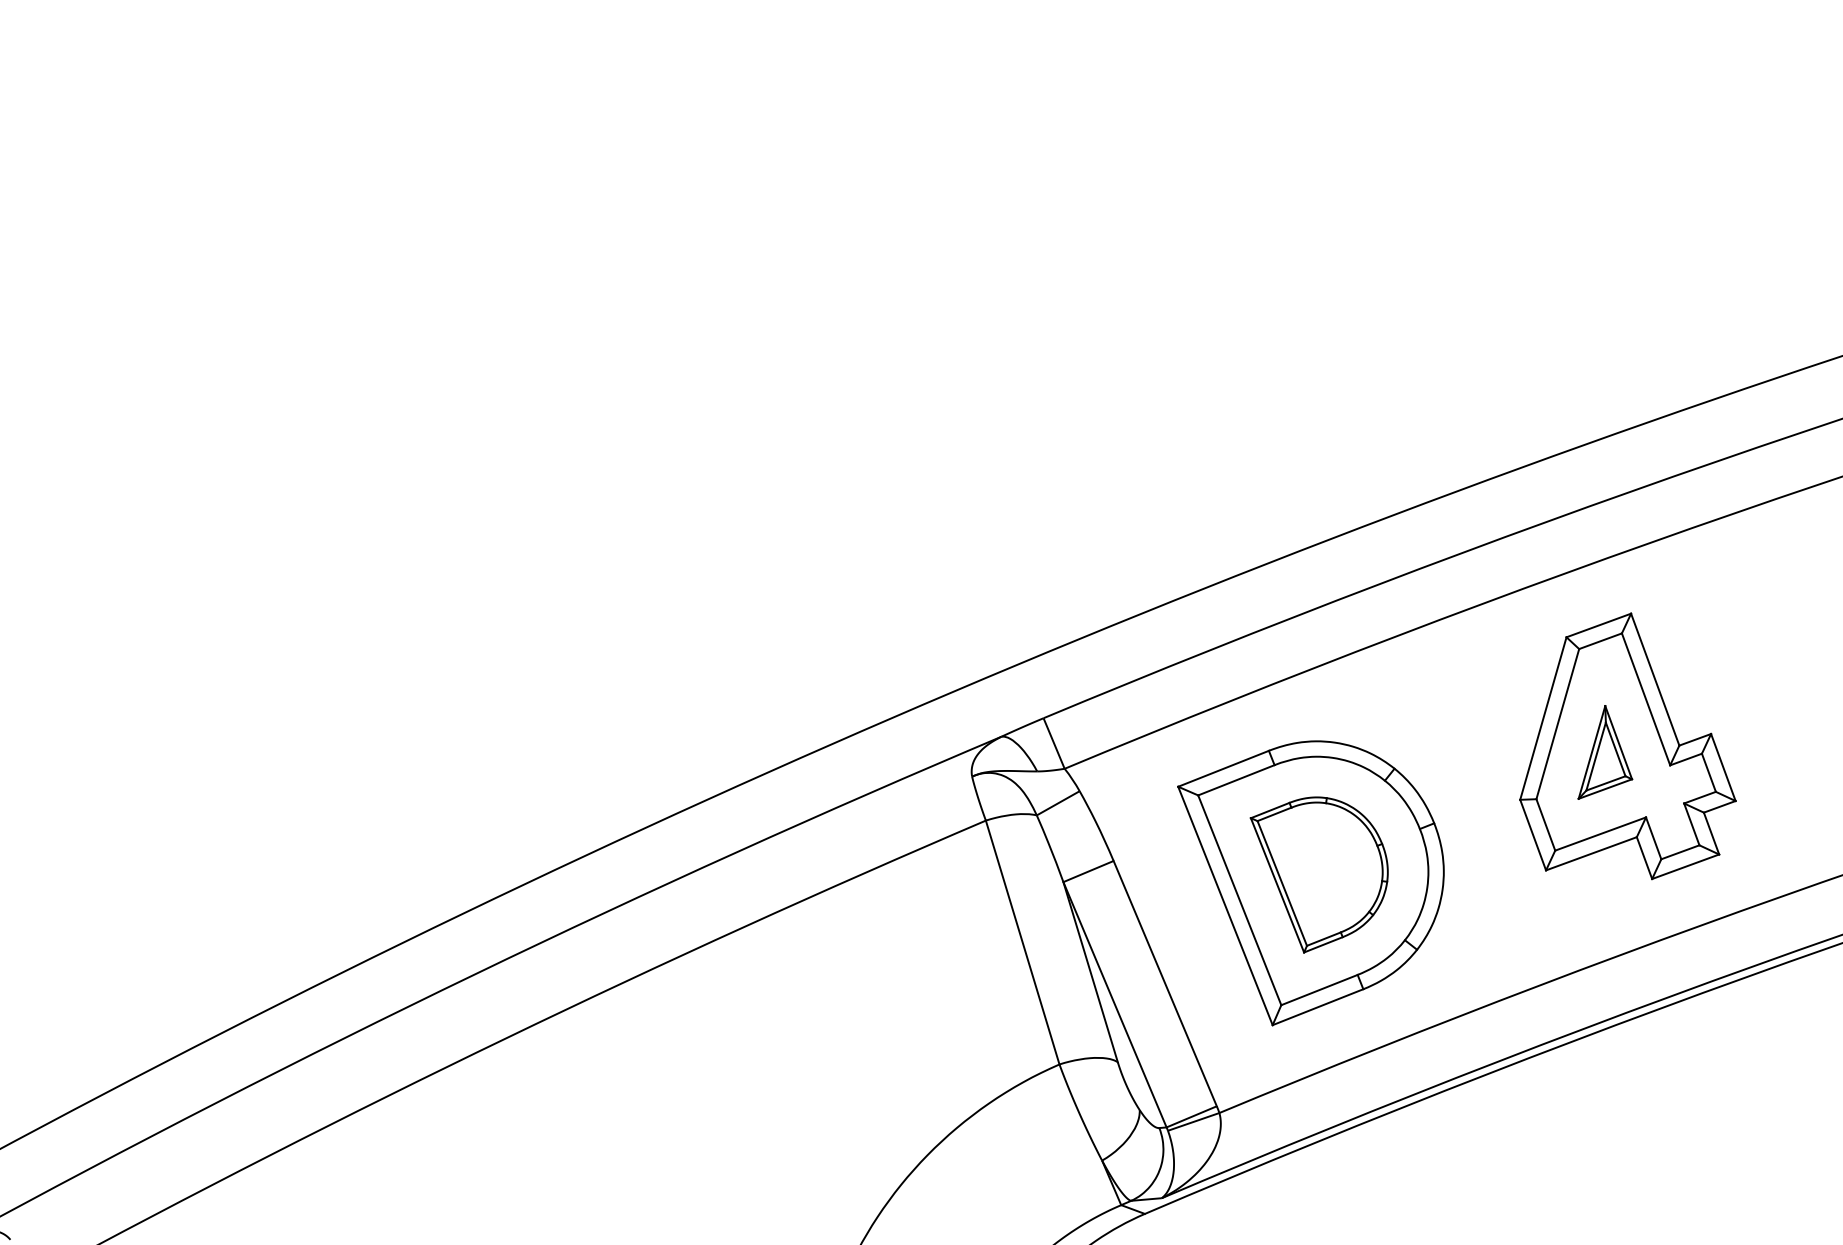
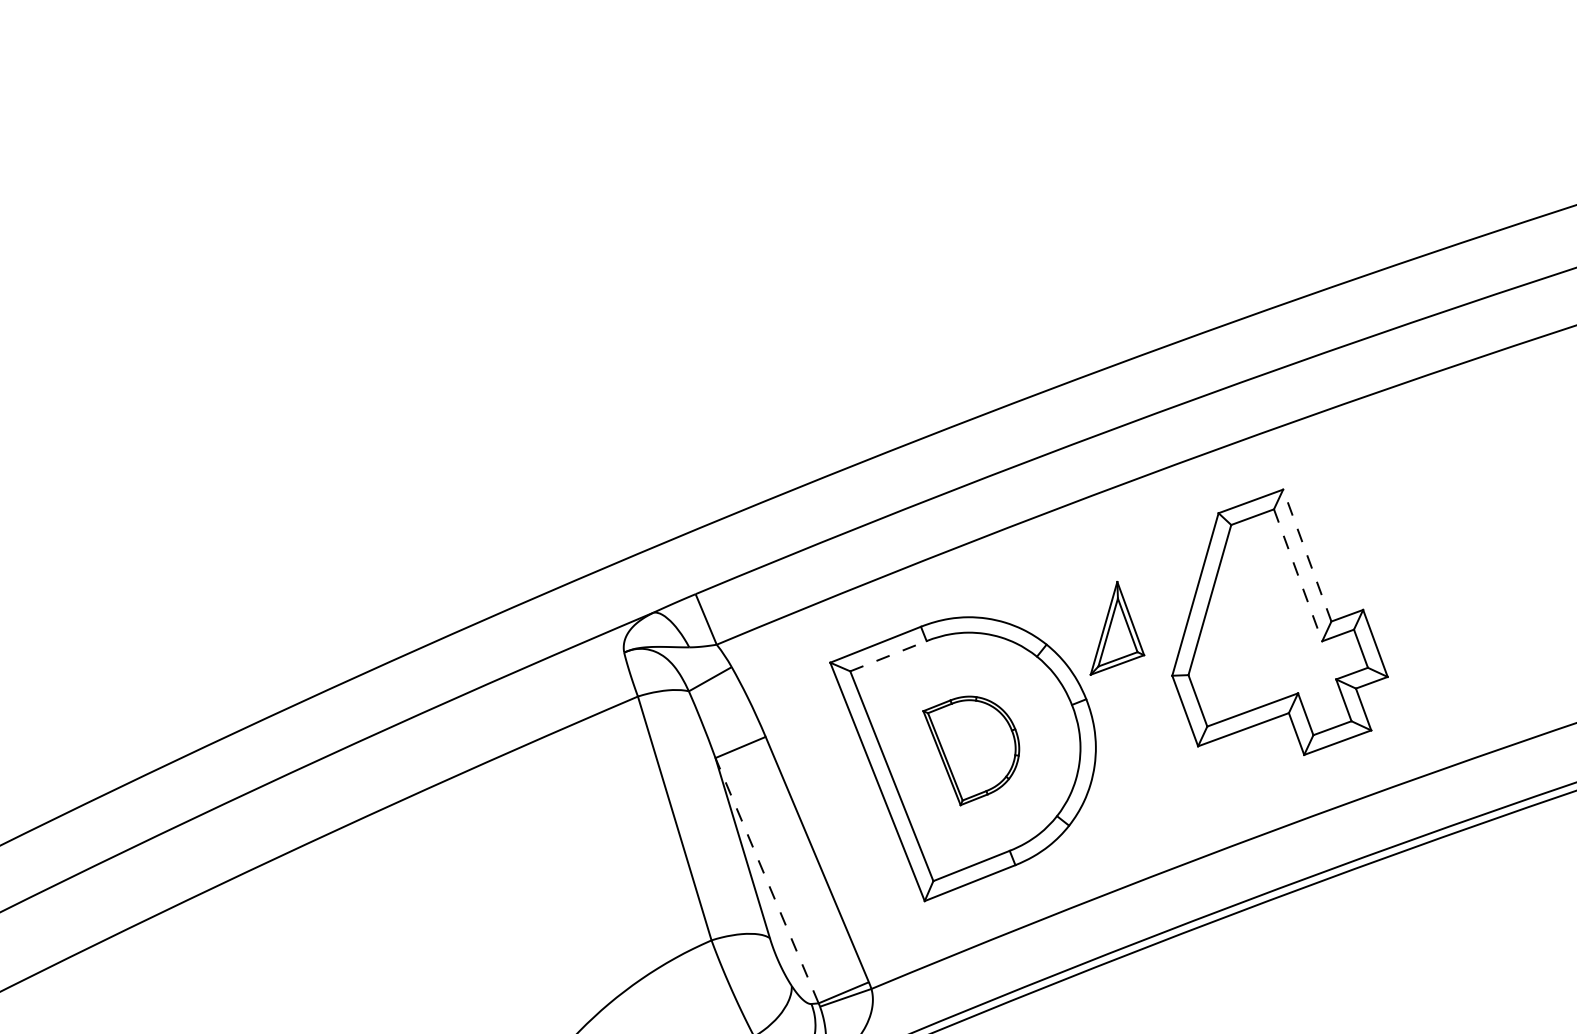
line: (1655, 679) -> (1307, 555), solid -> dashed
line: (1646, 699) -> (1298, 575), solid -> dashed
part: (1605, 752) -> (1117, 628), moved
line: (1236, 780) -> (888, 656), solid -> dashed
part: (1318, 874) -> (970, 750), size x0.7
line: (1114, 1004) -> (766, 880), solid -> dashed

